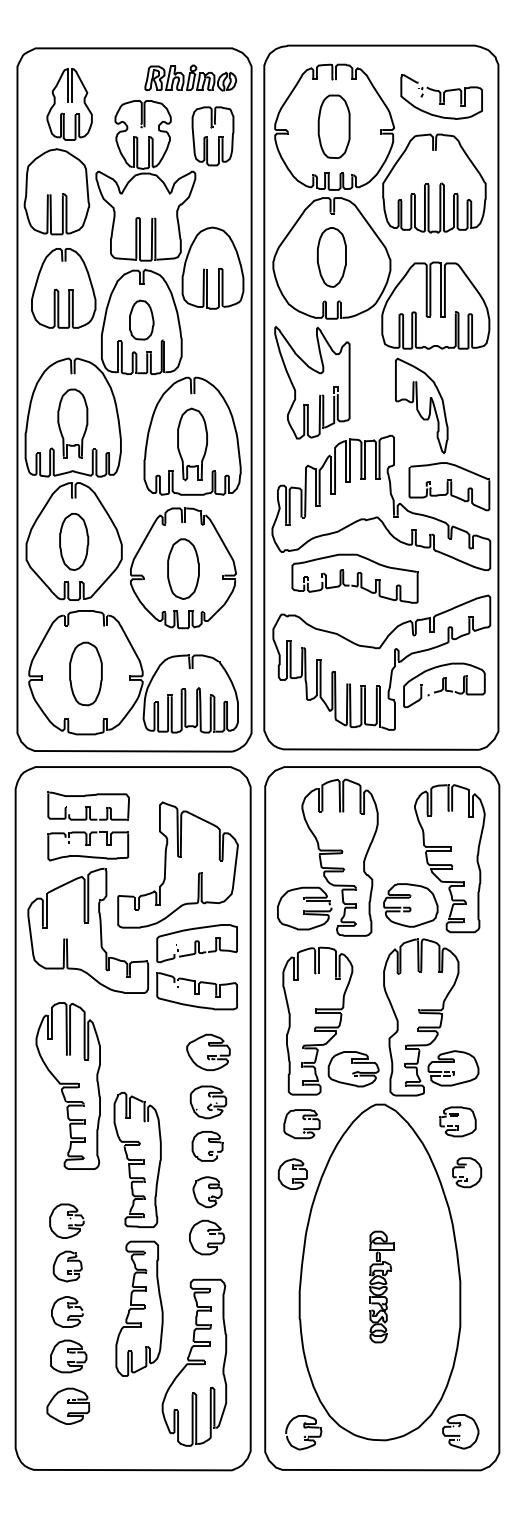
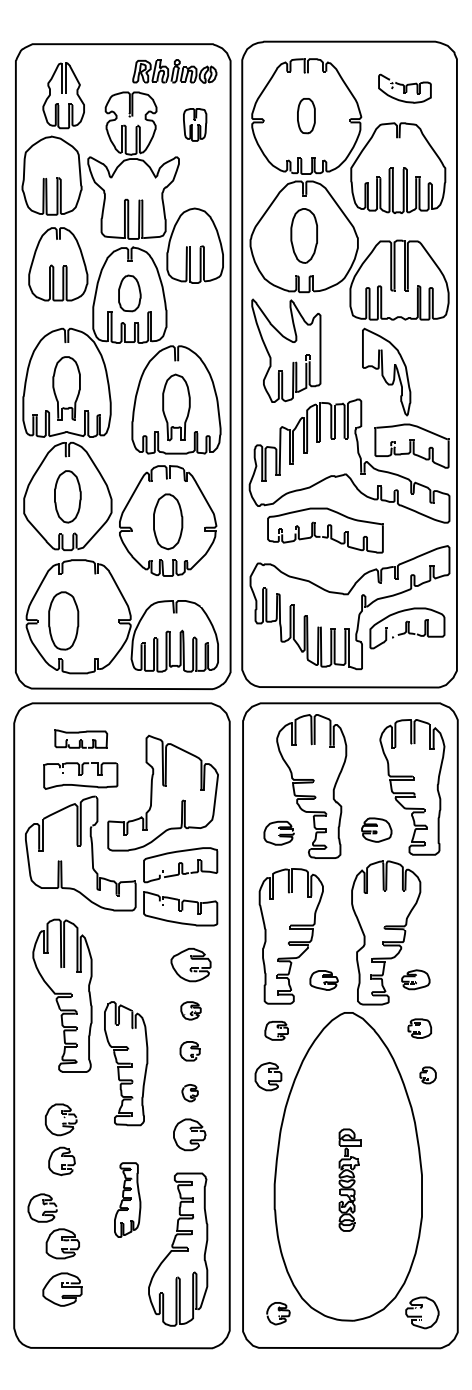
part: (441, 96) -> (404, 88), size x0.7
part: (334, 126) -> (306, 115), size x0.6
part: (212, 135) -> (194, 124), size x0.6
part: (85, 673) -> (63, 620), moved
part: (89, 805) -> (81, 738), size x0.7
part: (410, 904) -> (376, 829), size x0.6
part: (303, 909) -> (278, 833), size x0.6
part: (453, 1068) -> (415, 979), size x0.6
part: (352, 1069) -> (323, 980), size x0.6
part: (207, 1102) -> (190, 1010), size x0.6
part: (457, 1121) -> (419, 1028), size x0.7
part: (301, 1123) -> (276, 1030), size x0.7
part: (206, 1146) -> (189, 1051), size x0.7
part: (466, 1172) -> (427, 1075), size x0.6
part: (206, 1191) -> (189, 1092), size x0.6
part: (139, 1308) -> (127, 1199), size x0.6
part: (67, 1311) -> (42, 1207), moved
part: (303, 1432) -> (278, 1313), size x0.7

